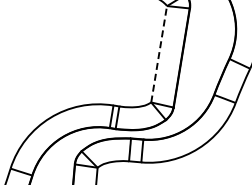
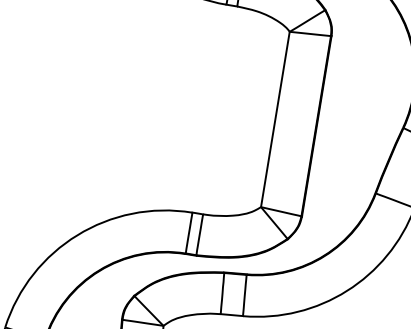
line: (159, 54) -> (276, 119), dashed -> solid

